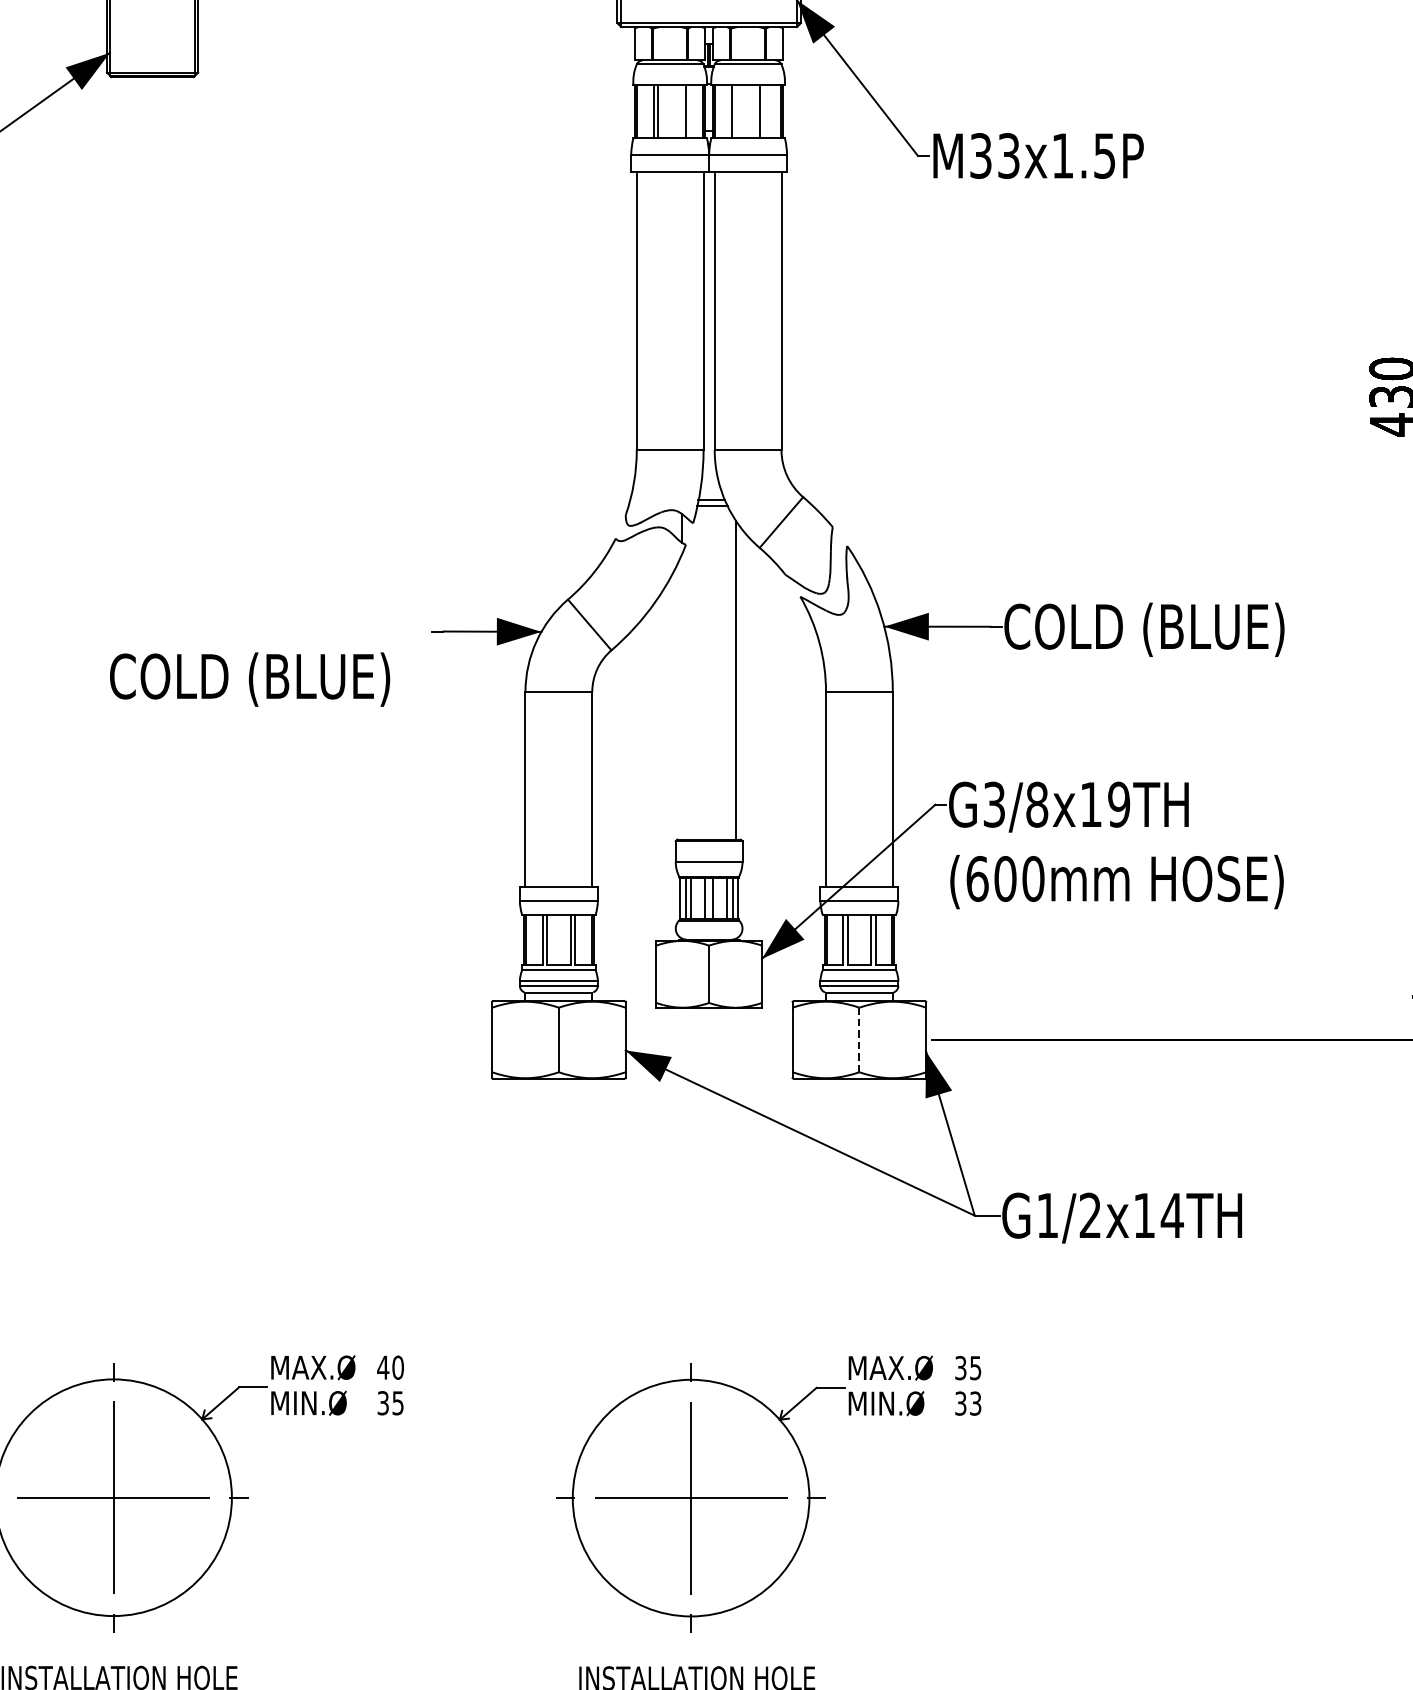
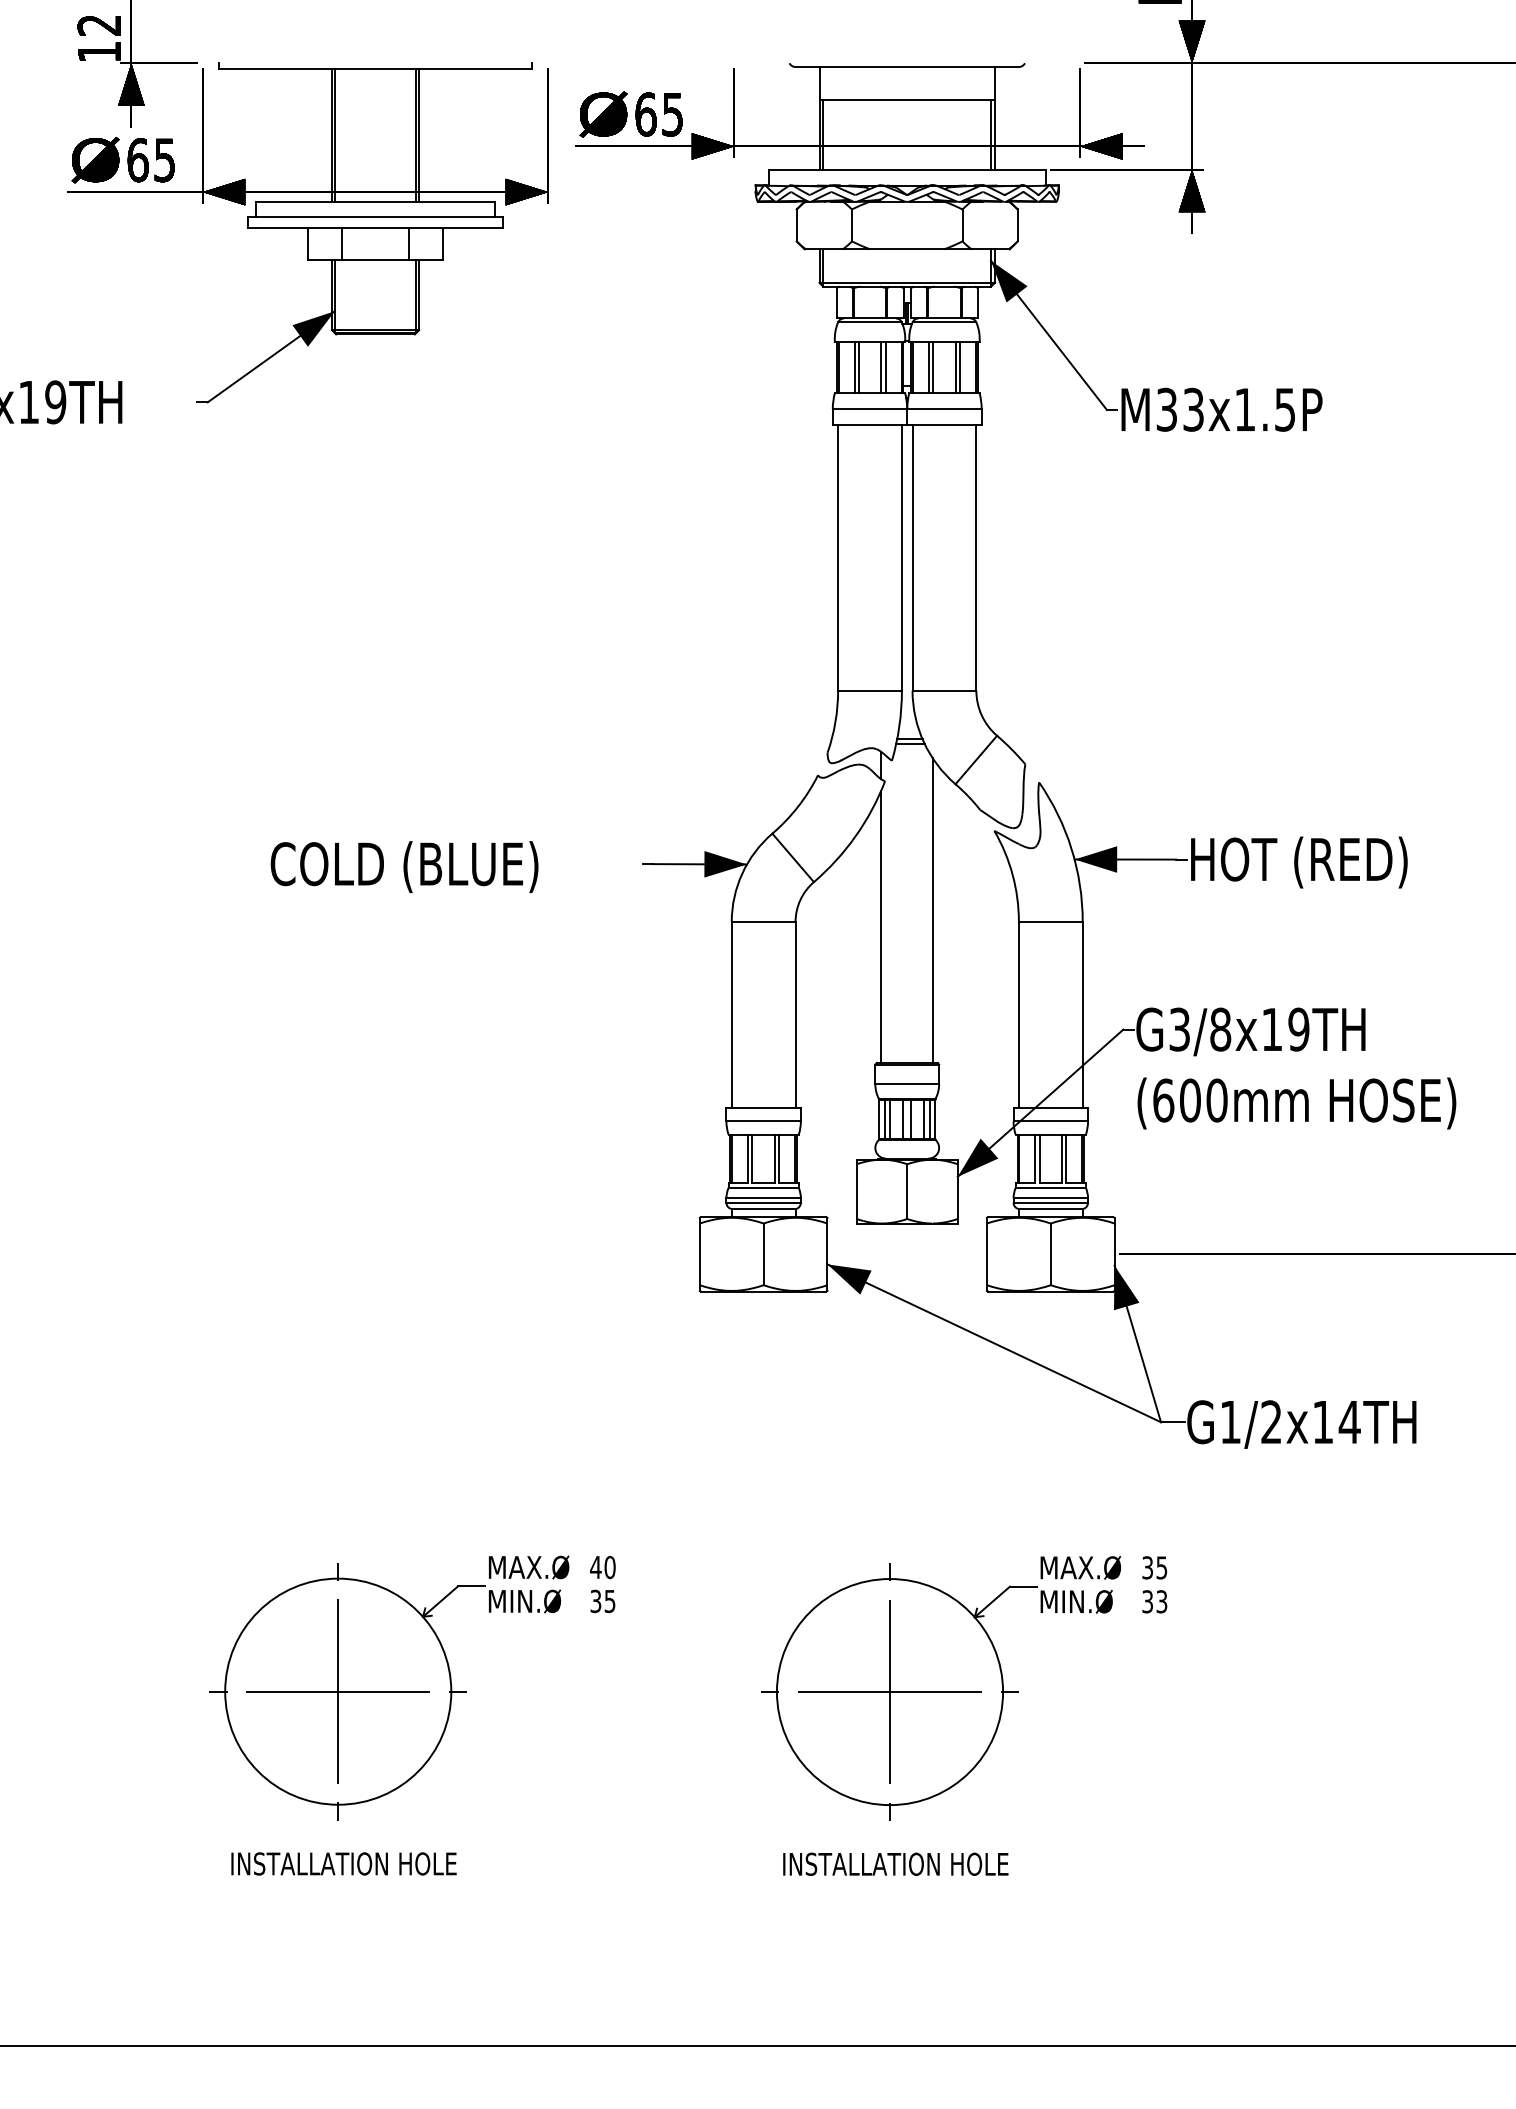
line: (682, 111) -> (881, 367), added
line: (736, 111) -> (933, 367), added
line: (763, 111) -> (959, 367), added
text: (1143, 629) -> (1322, 862), COLD (BLUE) -> HOT (RED)
text: (249, 679) -> (404, 866), moved
line: (682, 696) -> (881, 926), added
line: (859, 1040) -> (1050, 1254), dashed -> solid

